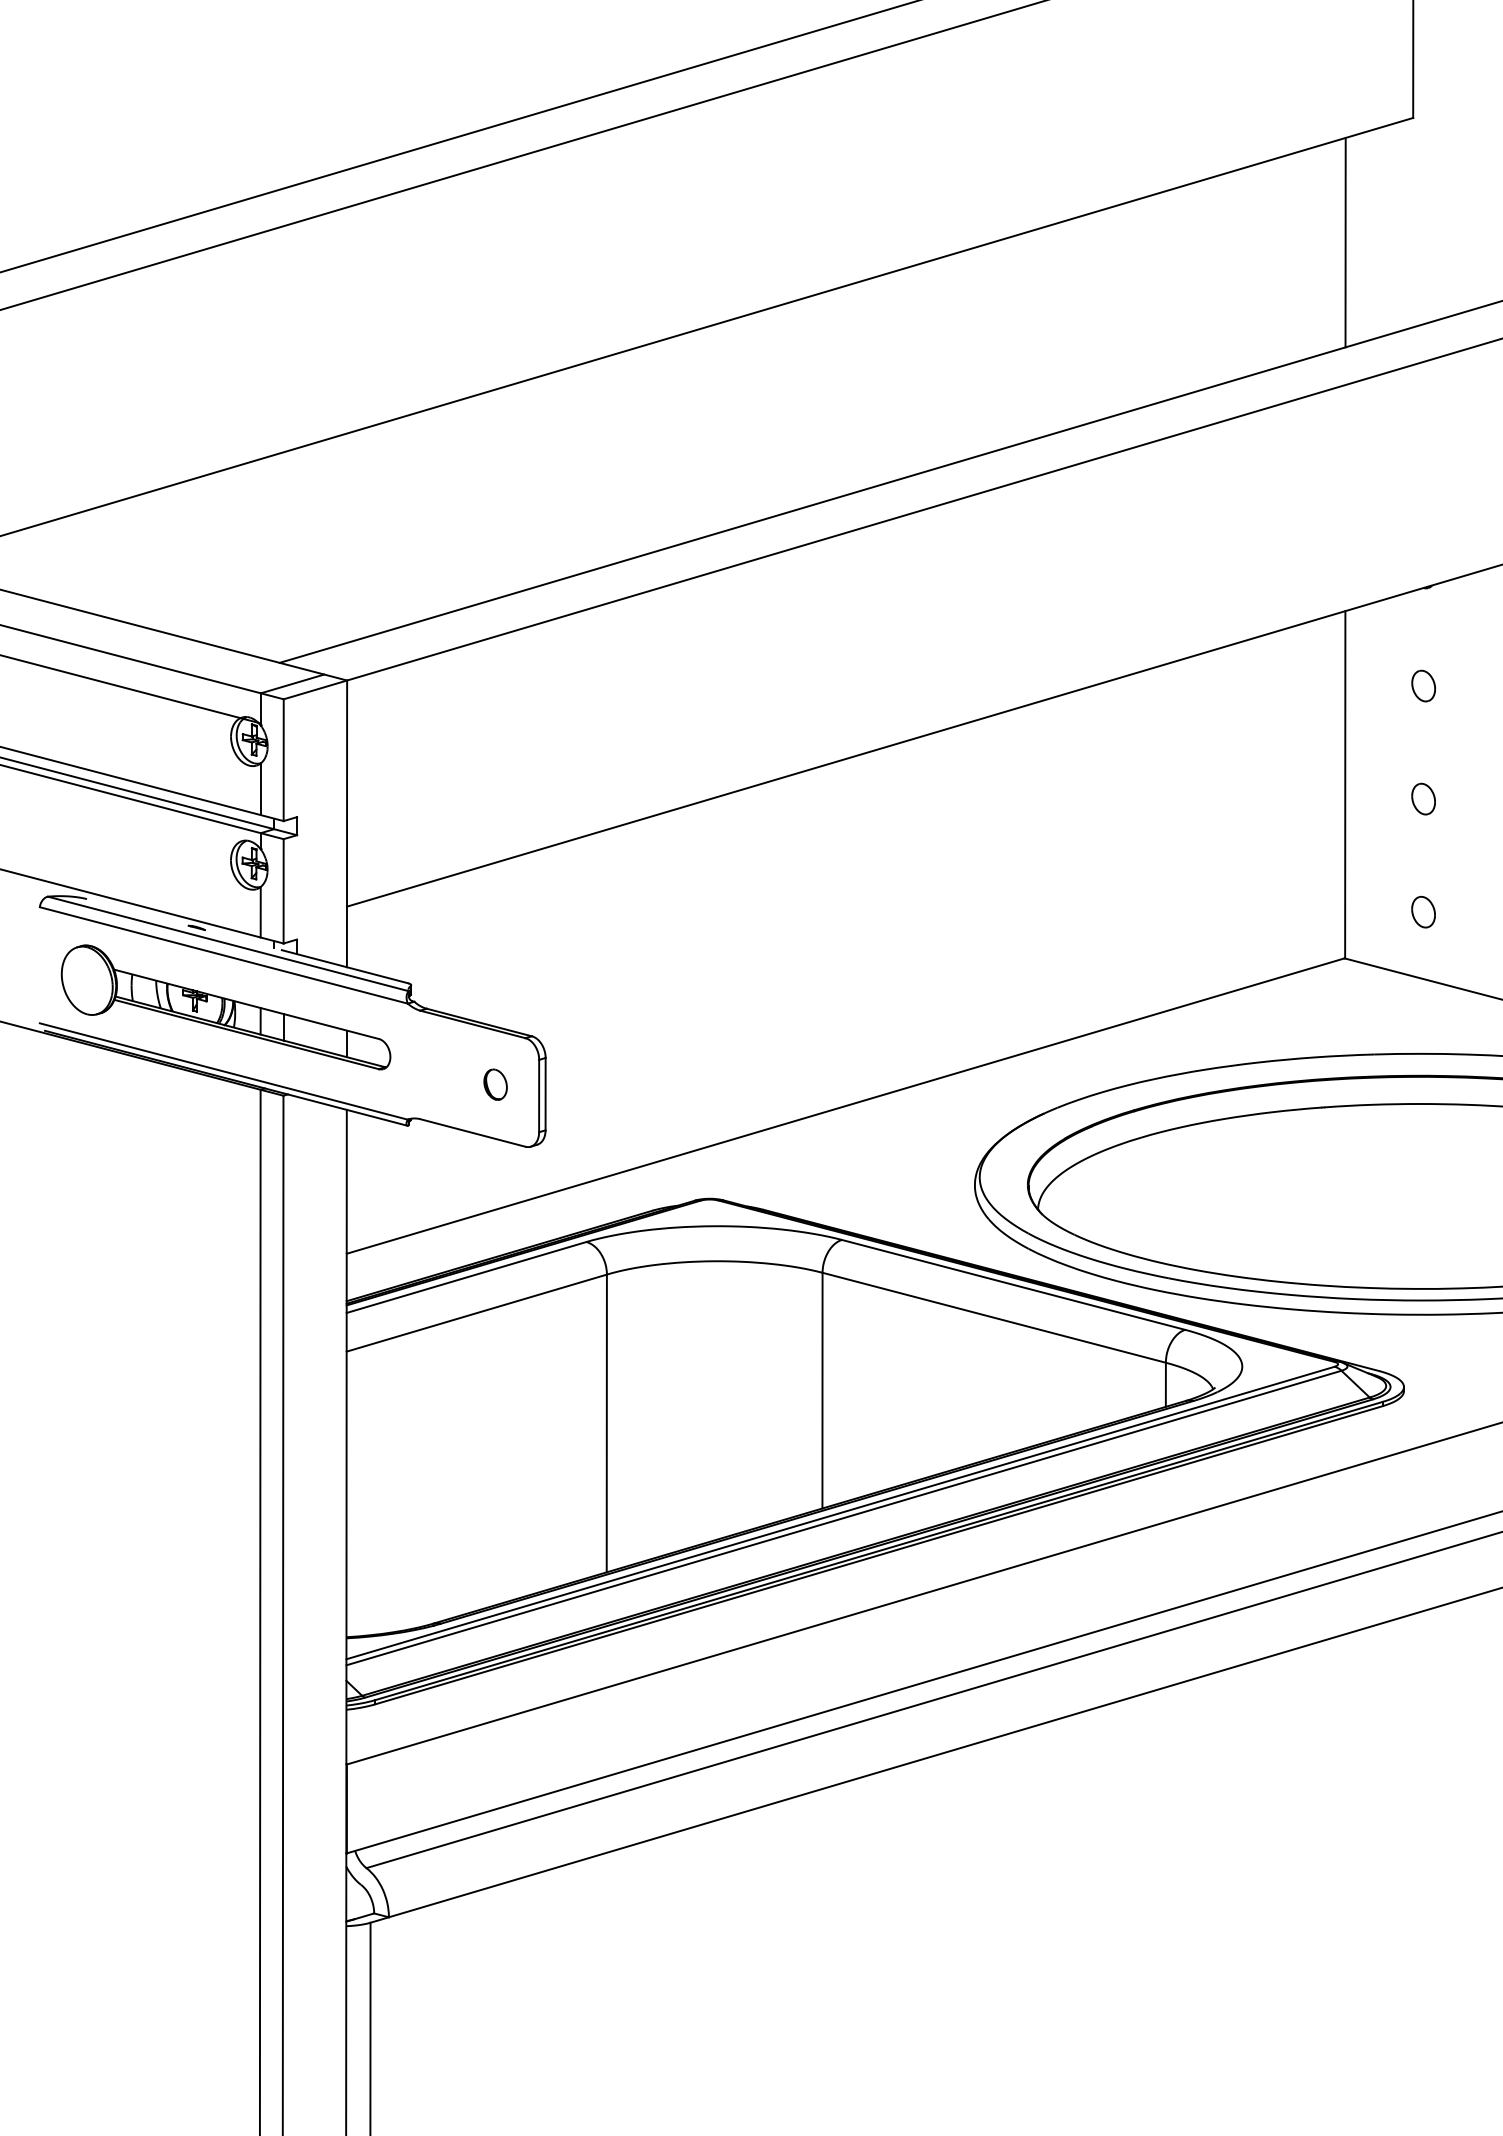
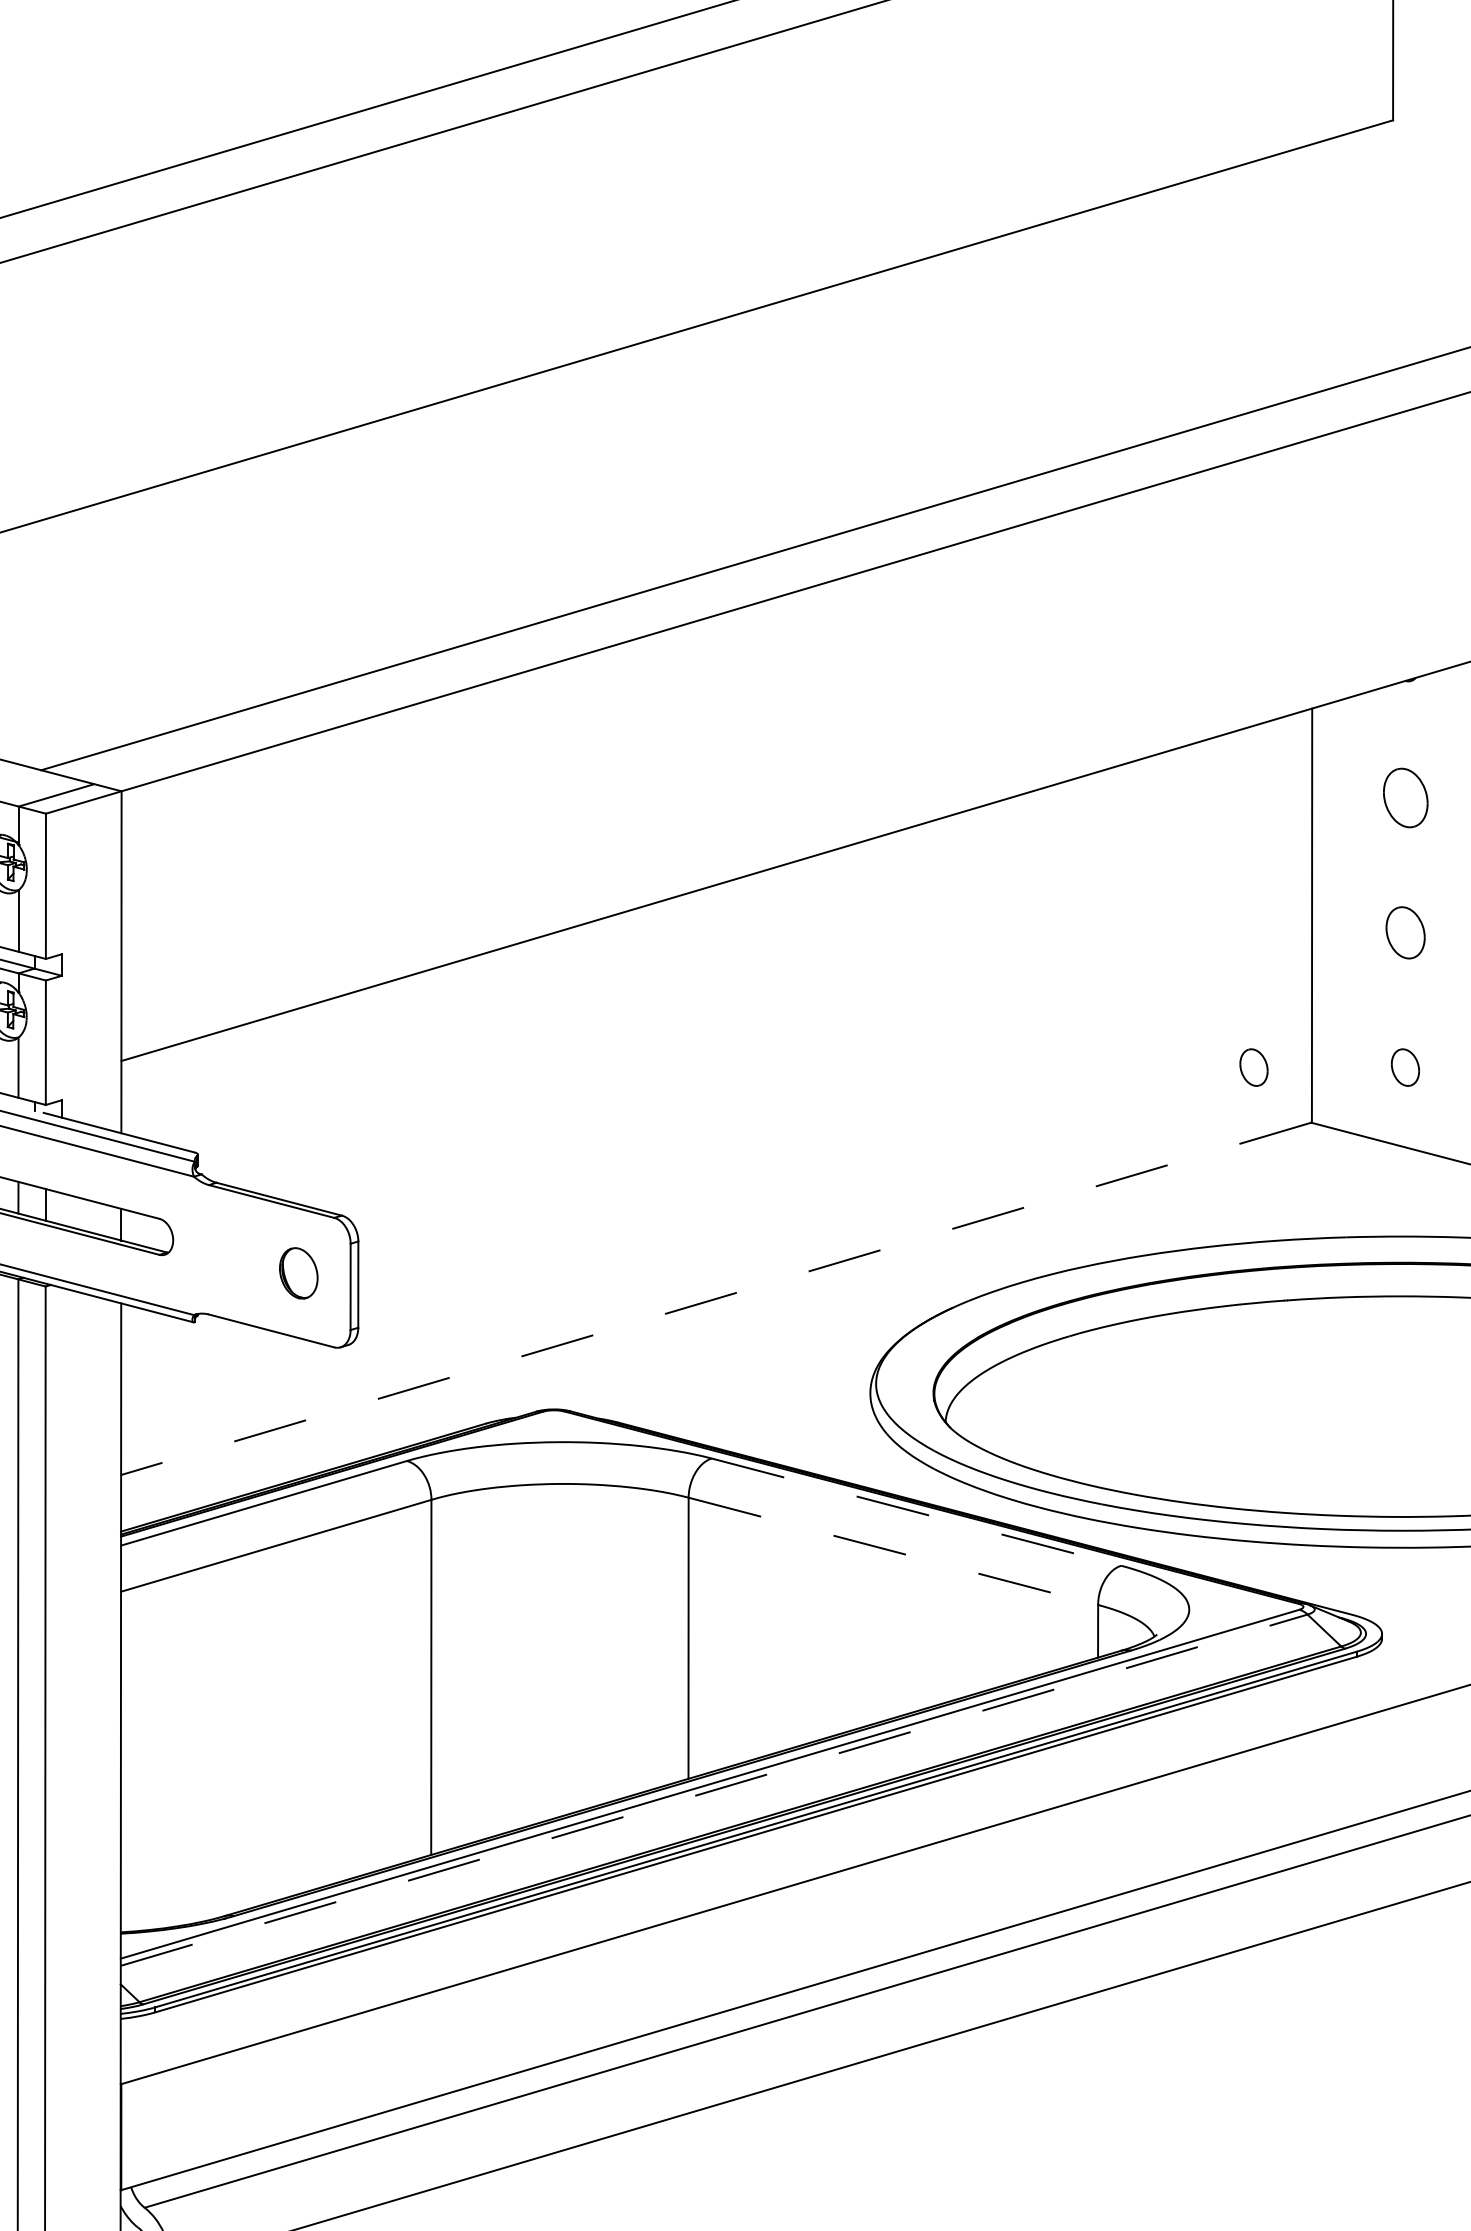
line: (1345, 242) -> (1312, 268), removed
part: (1423, 685) -> (1405, 797), size x1.6
part: (1423, 798) -> (1405, 932), size x1.4
part: (1296, 911) -> (1253, 1066), added
part: (495, 1084) -> (298, 1273), size x1.4
line: (845, 1106) -> (715, 1299), solid -> dashed
line: (1014, 1285) -> (917, 1512), solid -> dashed
line: (994, 1317) -> (893, 1551), solid -> dashed
line: (844, 1518) -> (714, 1790), solid -> dashed

